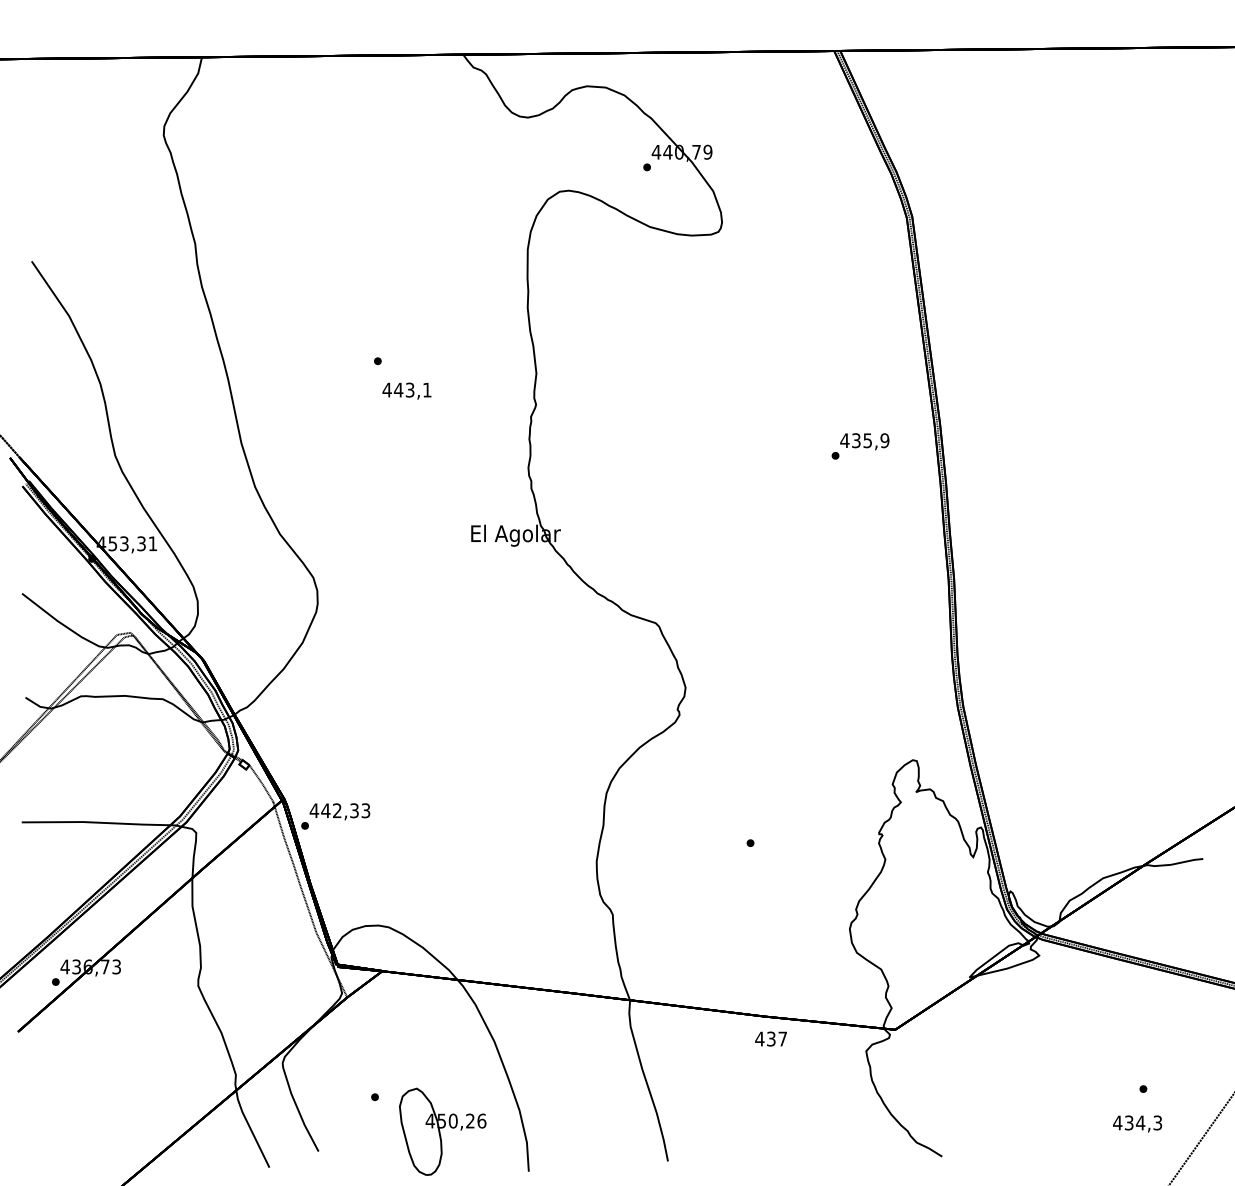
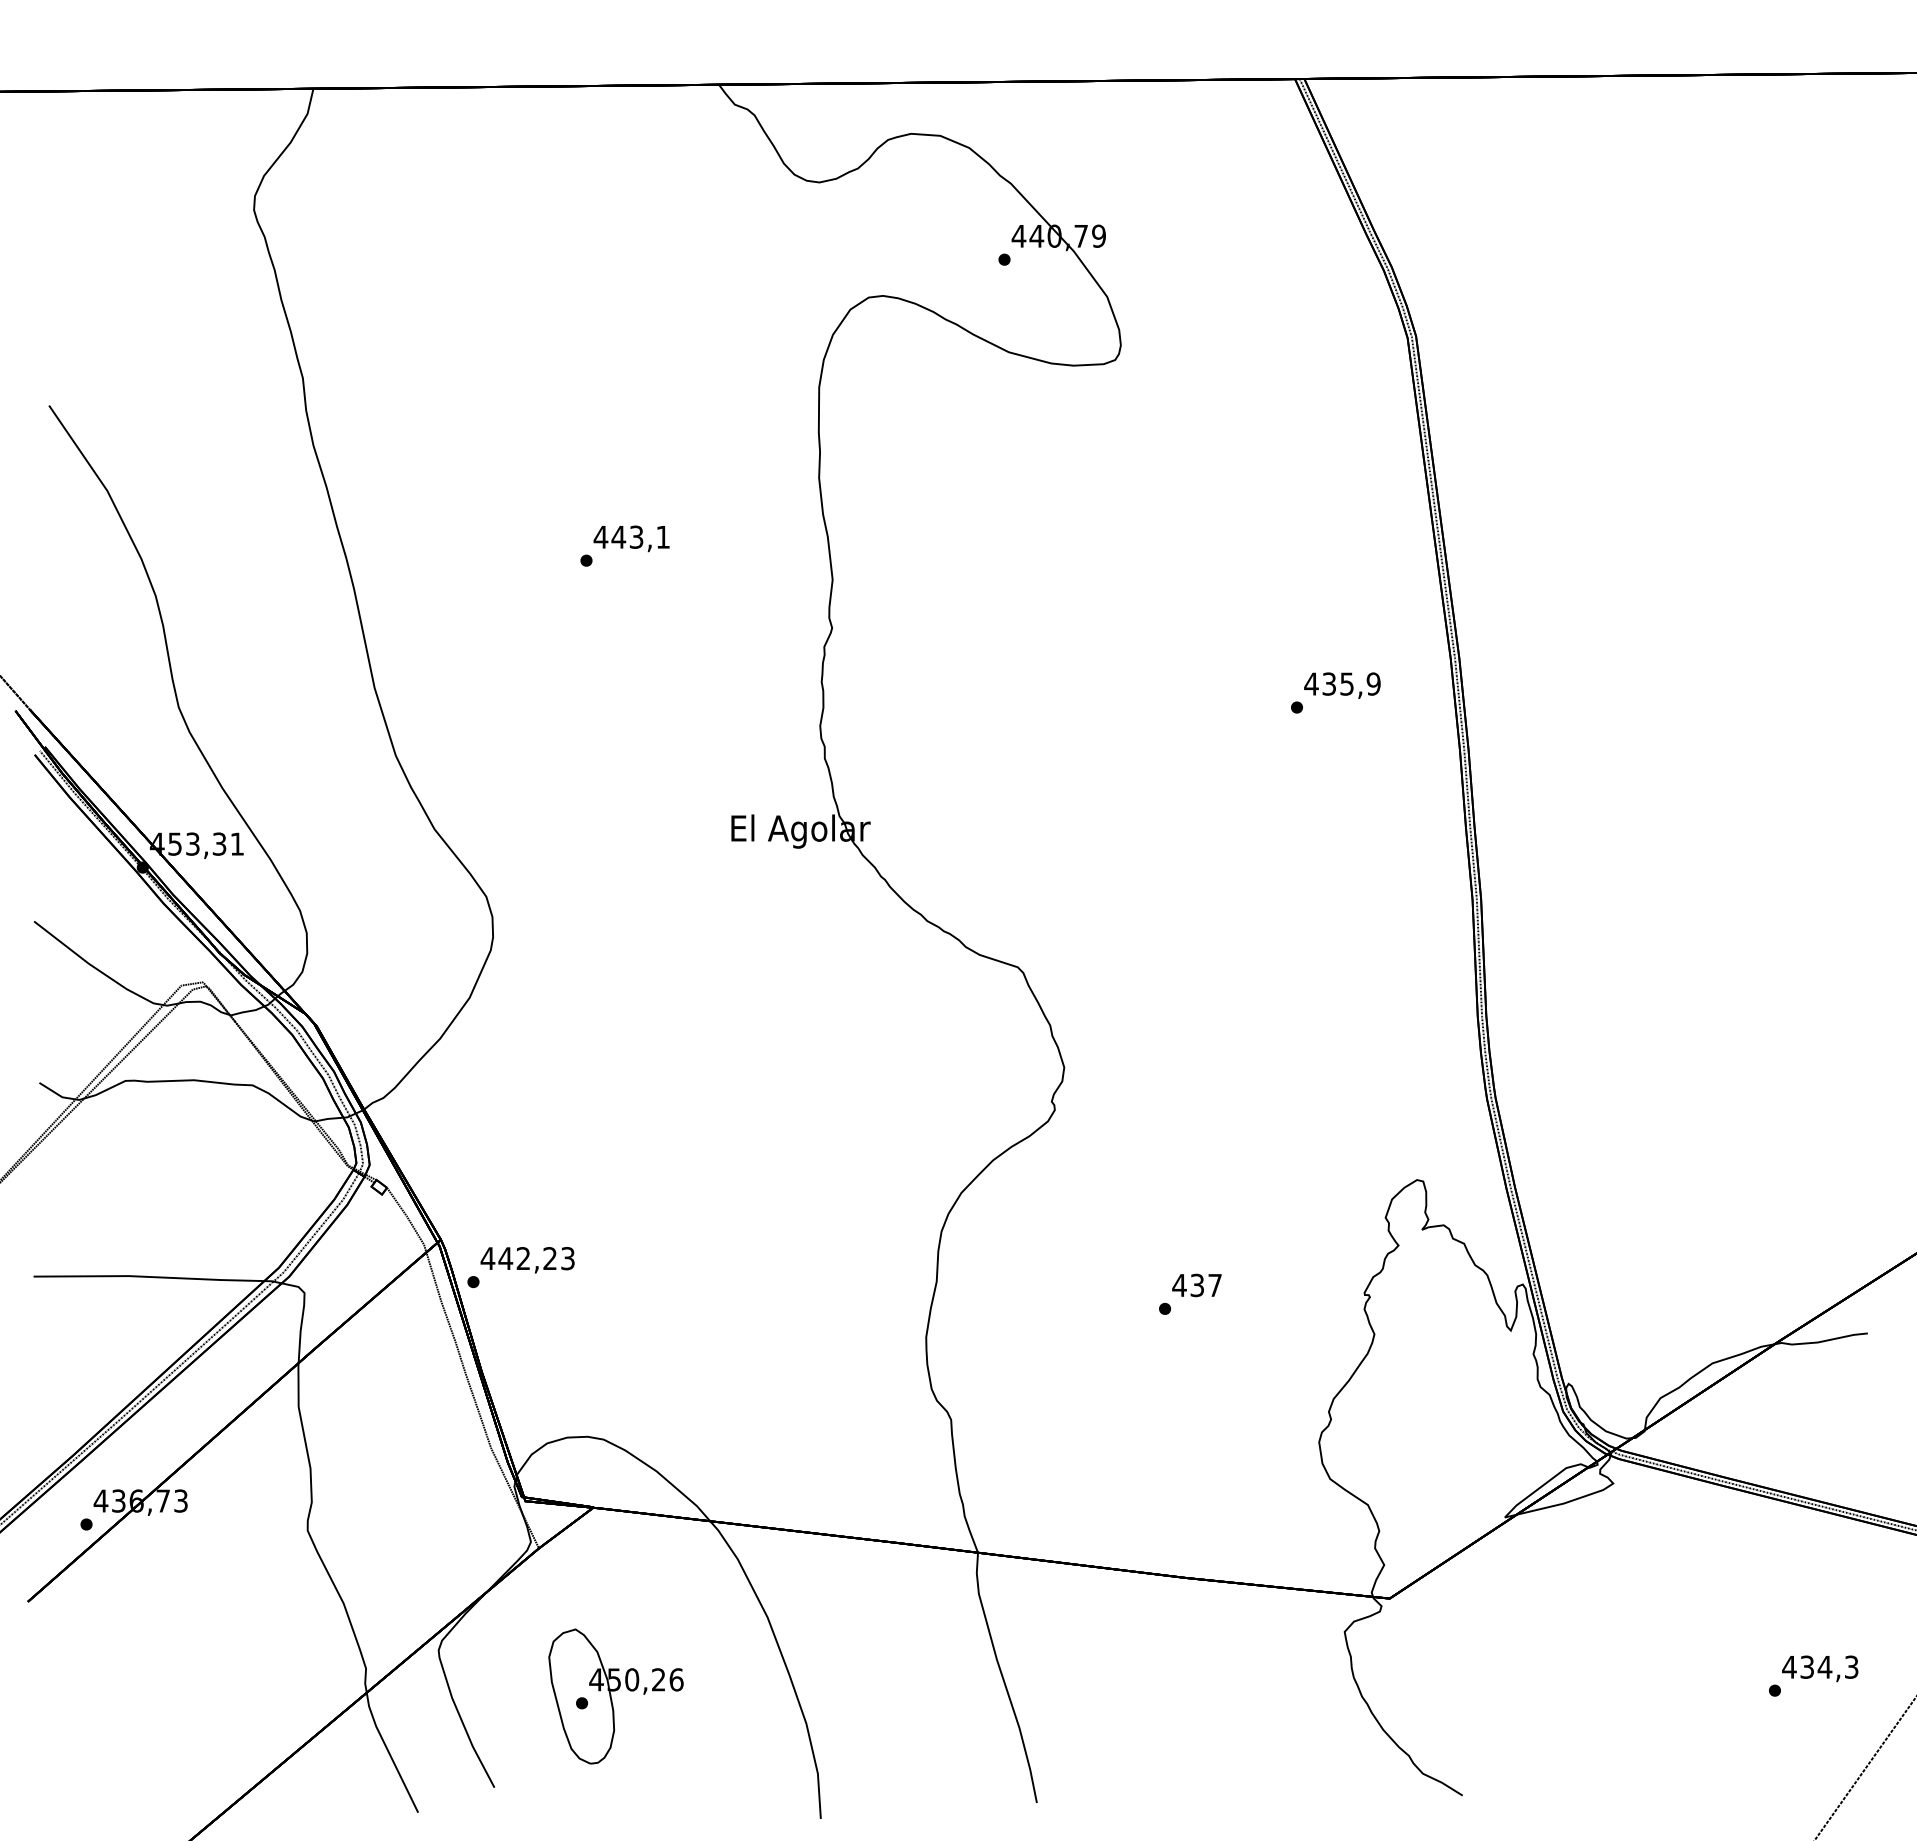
text: (406, 390) -> (630, 537), moved
text: (354, 810) -> (550, 1258), 442,33 -> 442,23
text: (770, 1038) -> (1196, 1284), moved
text: (1137, 1123) -> (1820, 1668), moved
part: (442, 1131) -> (615, 1695), moved

